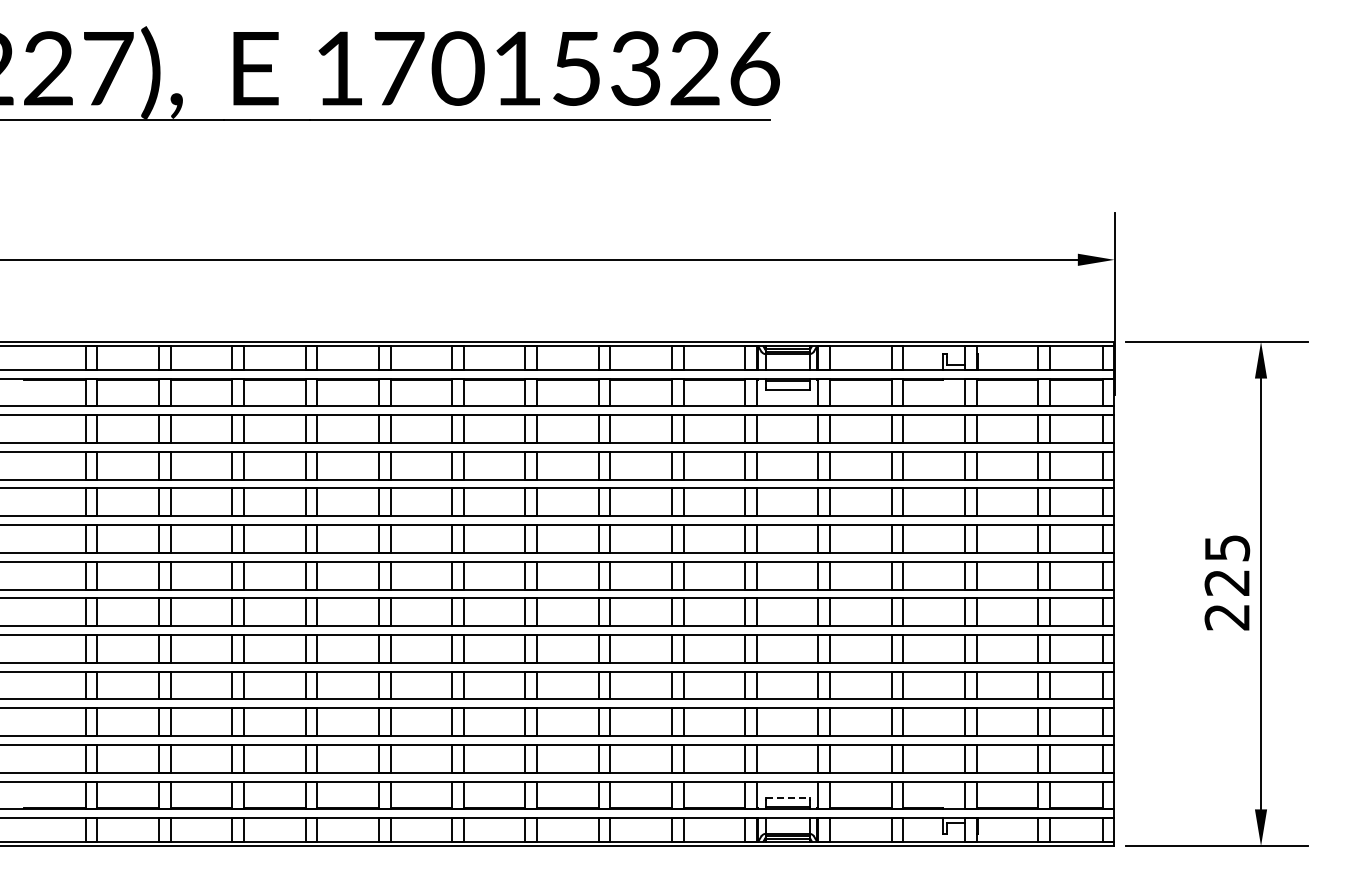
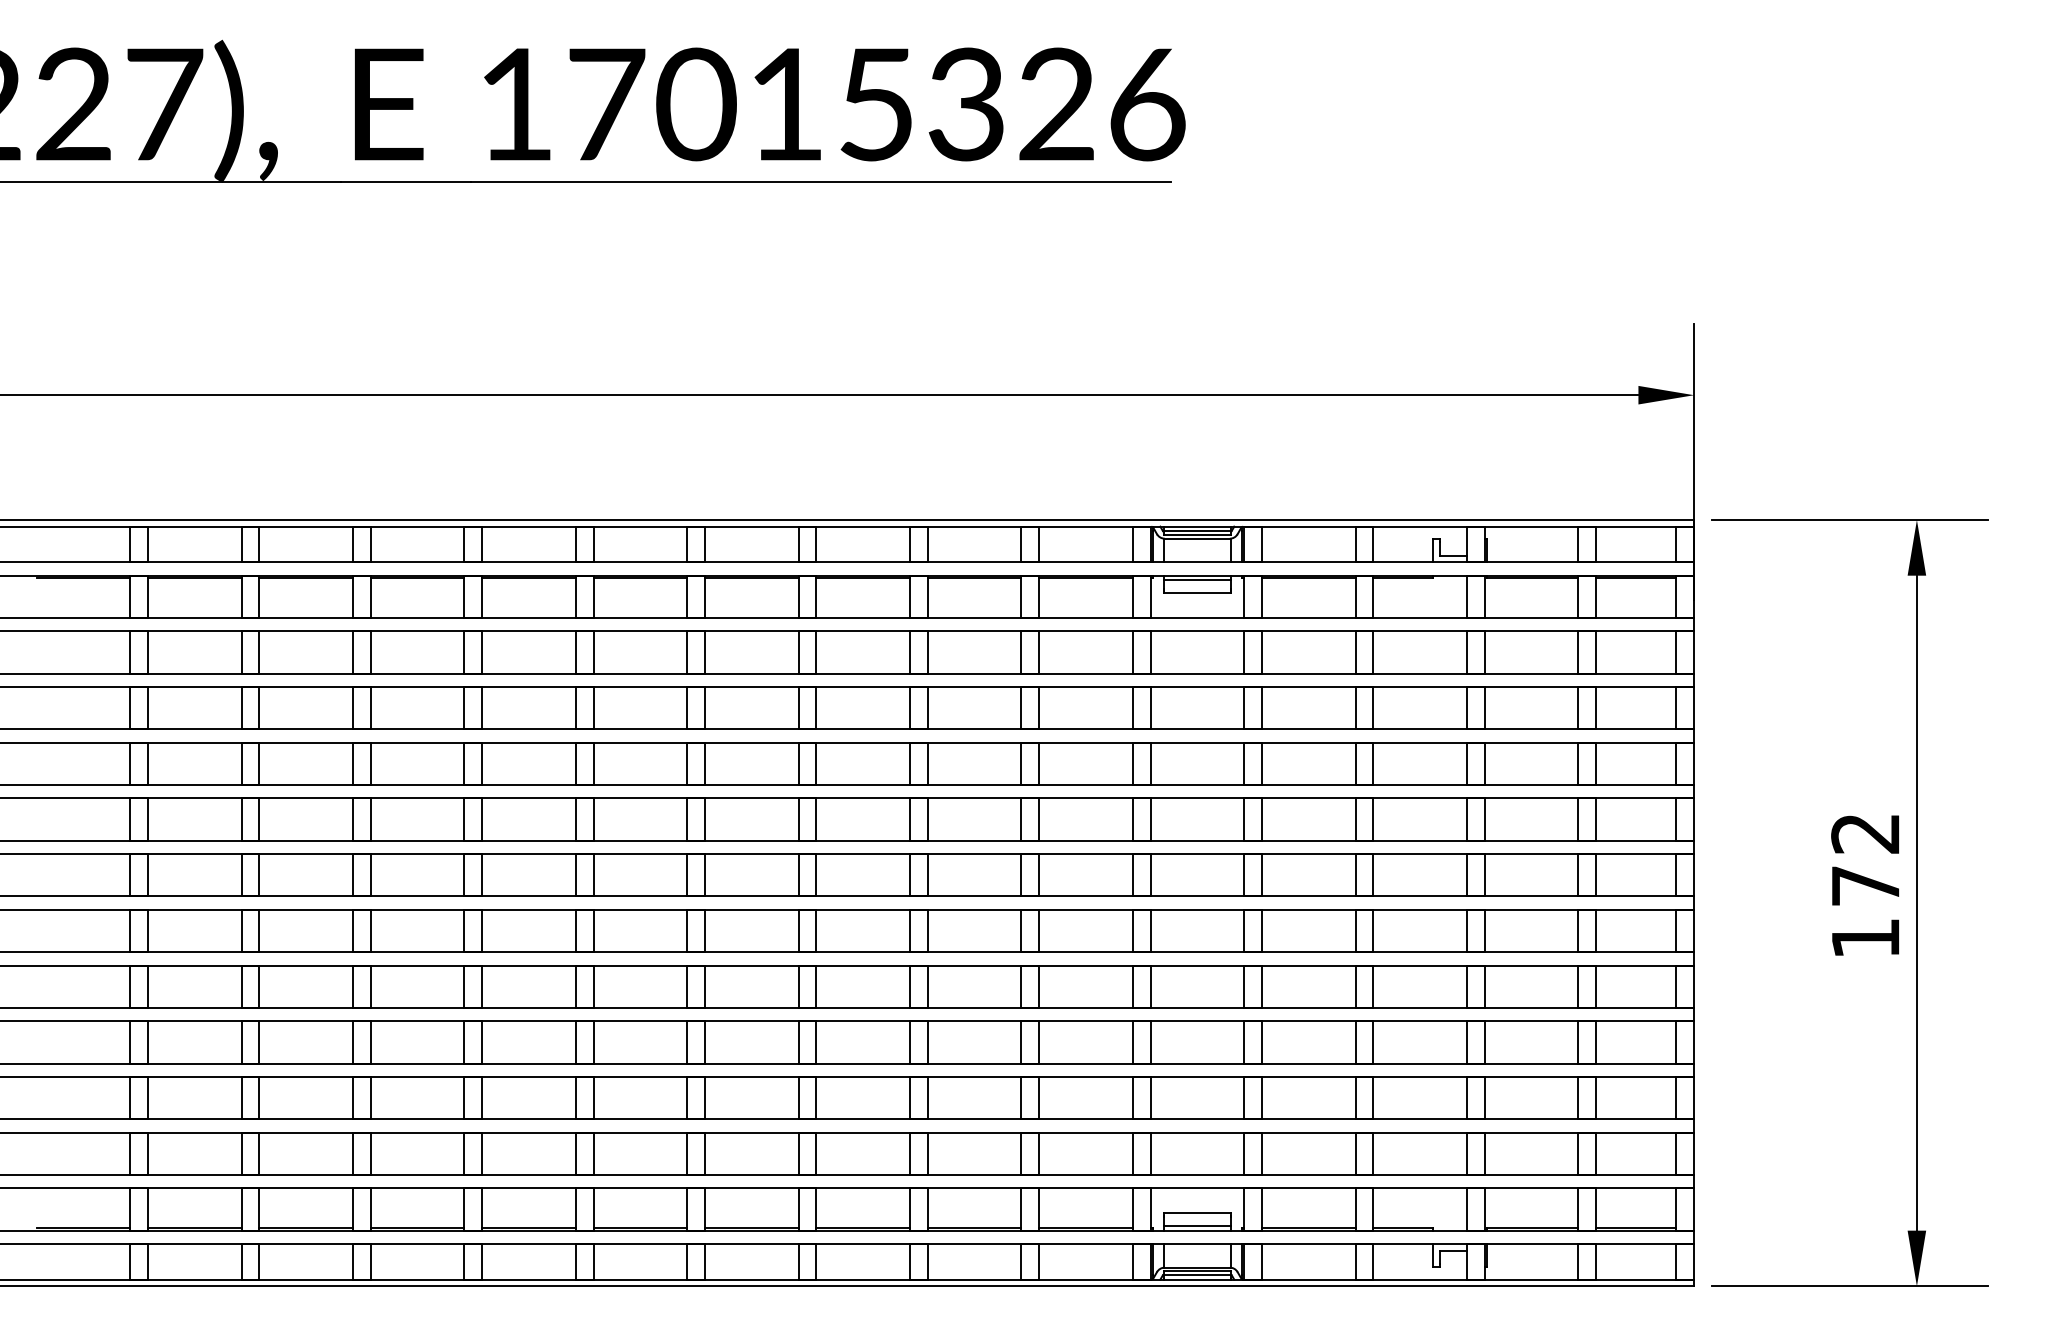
text: (1227, 582) -> (1865, 885), 225 -> 172
line: (787, 797) -> (1197, 1212), dashed -> solid

